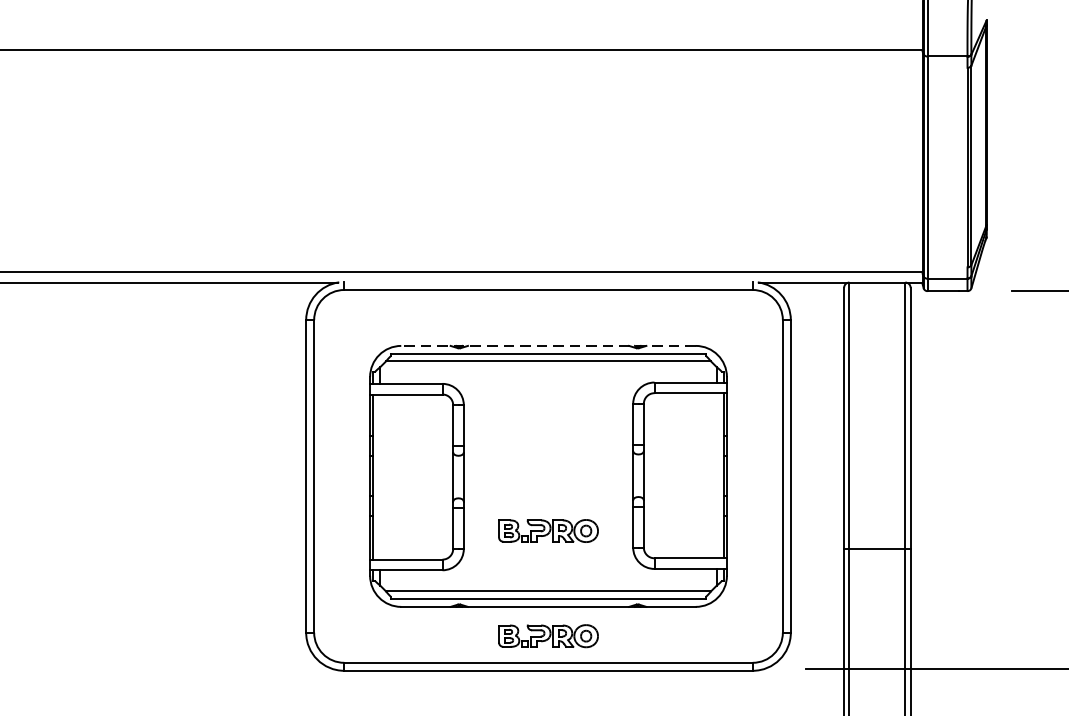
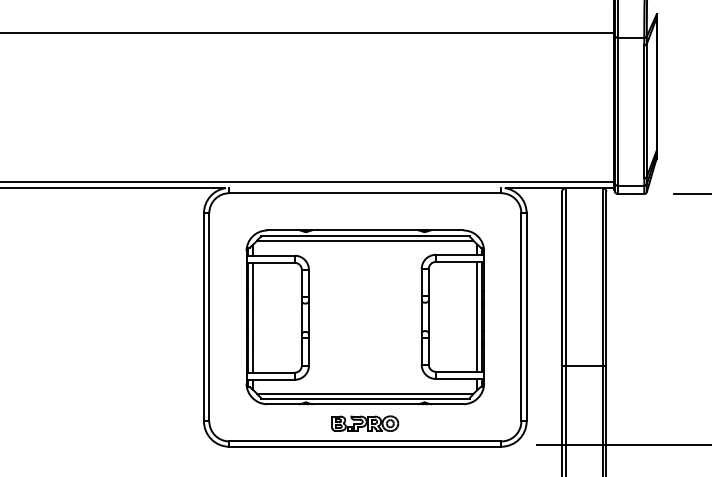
line: (547, 345) -> (364, 230), dashed -> solid
line: (716, 475) -> (477, 316), added
line: (380, 476) -> (253, 317), added
part: (548, 530) -> (365, 353), removed

